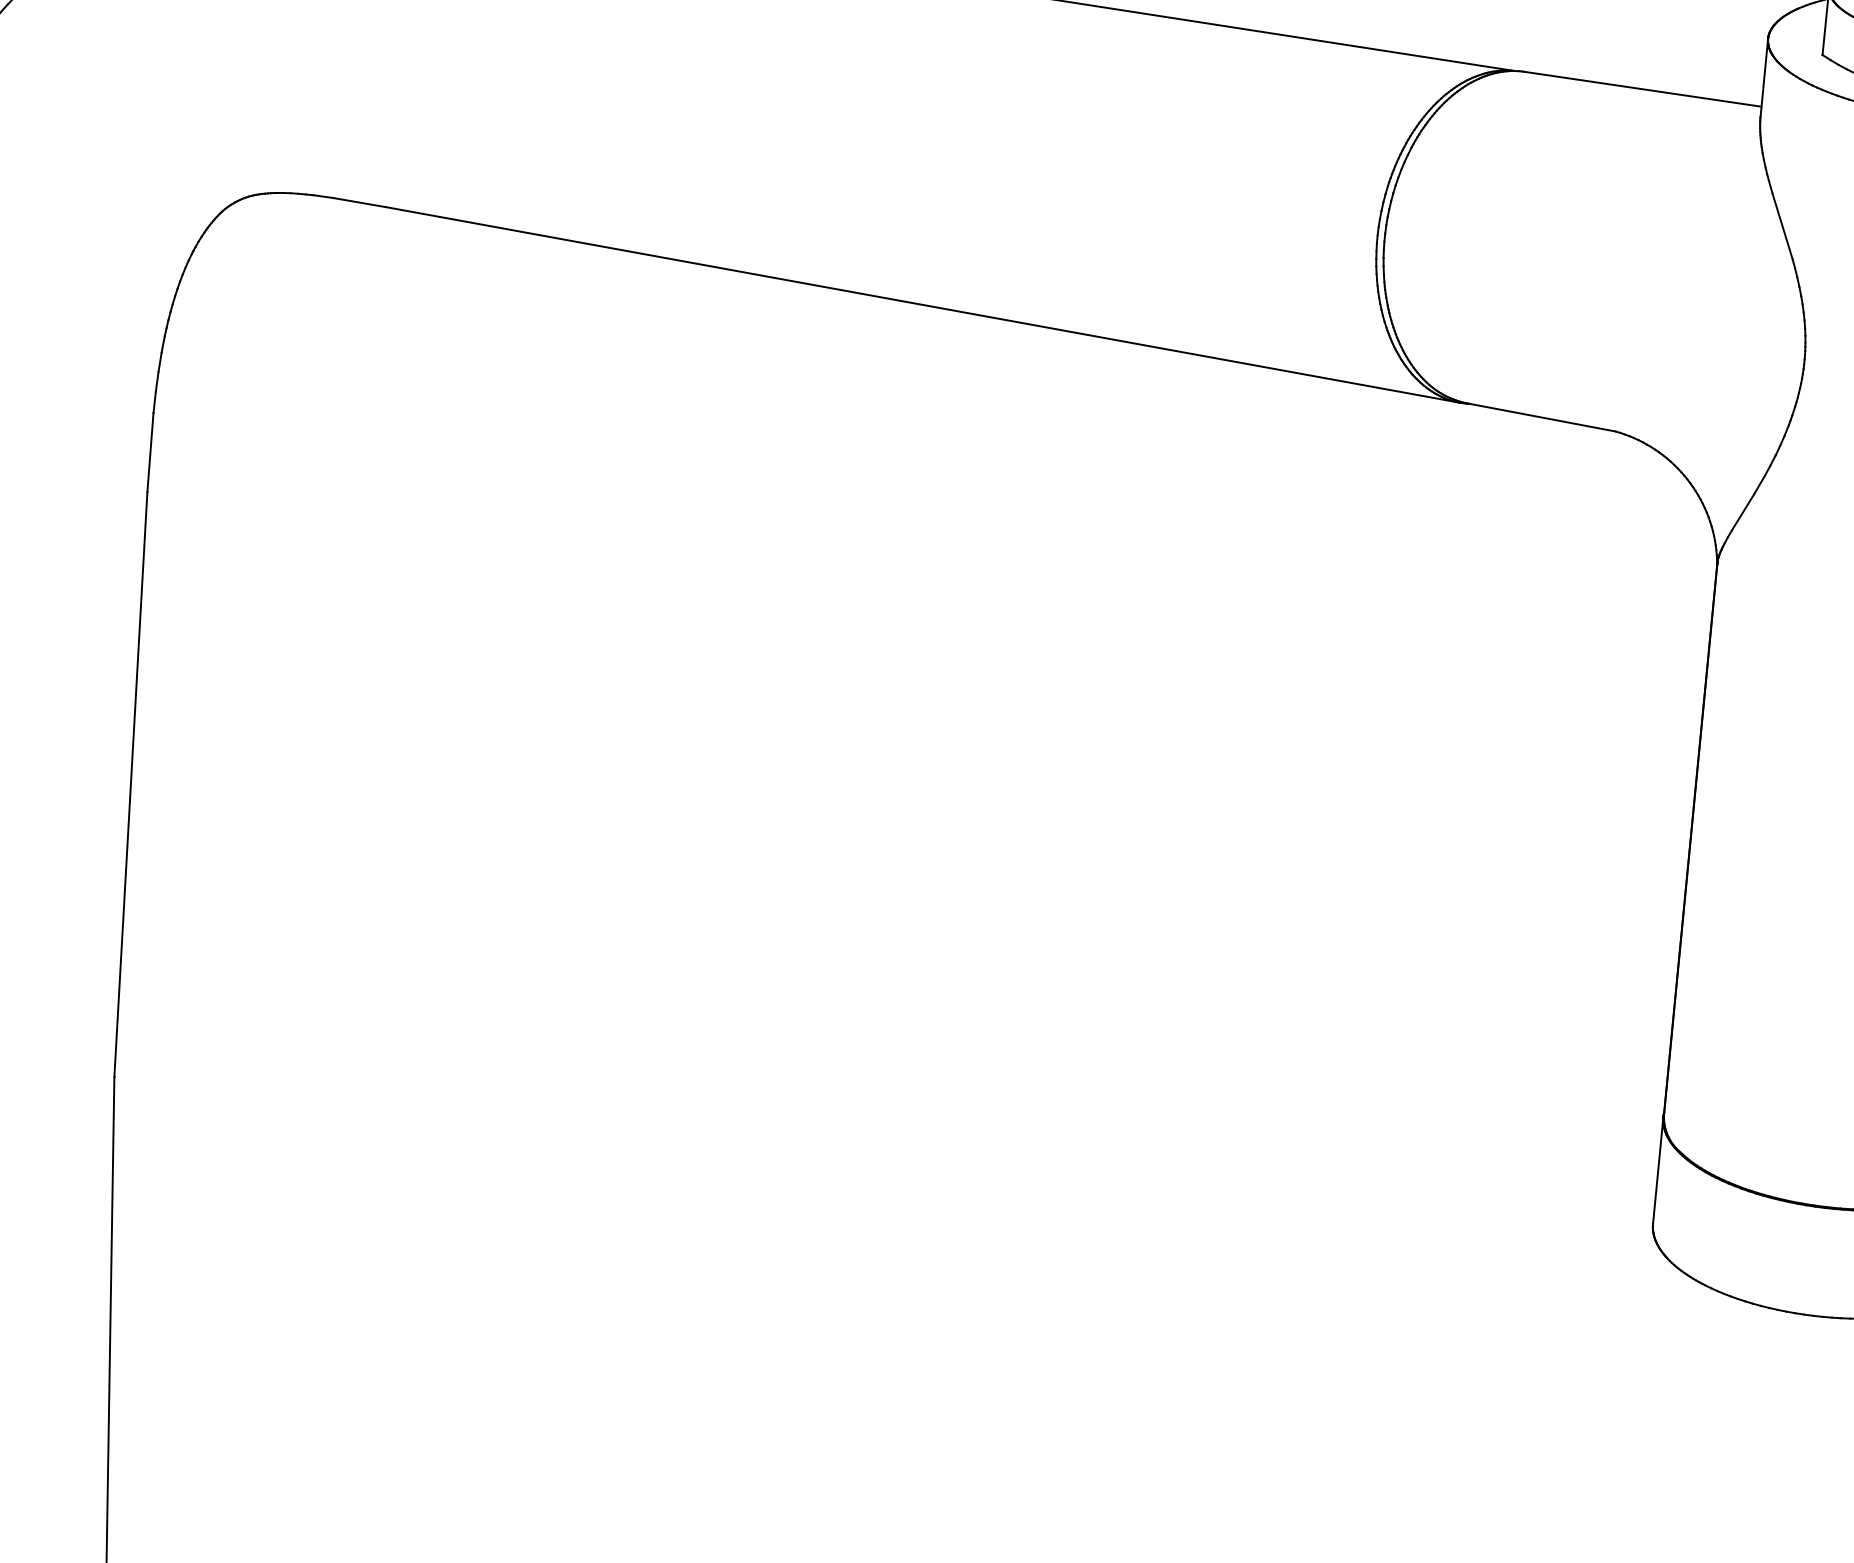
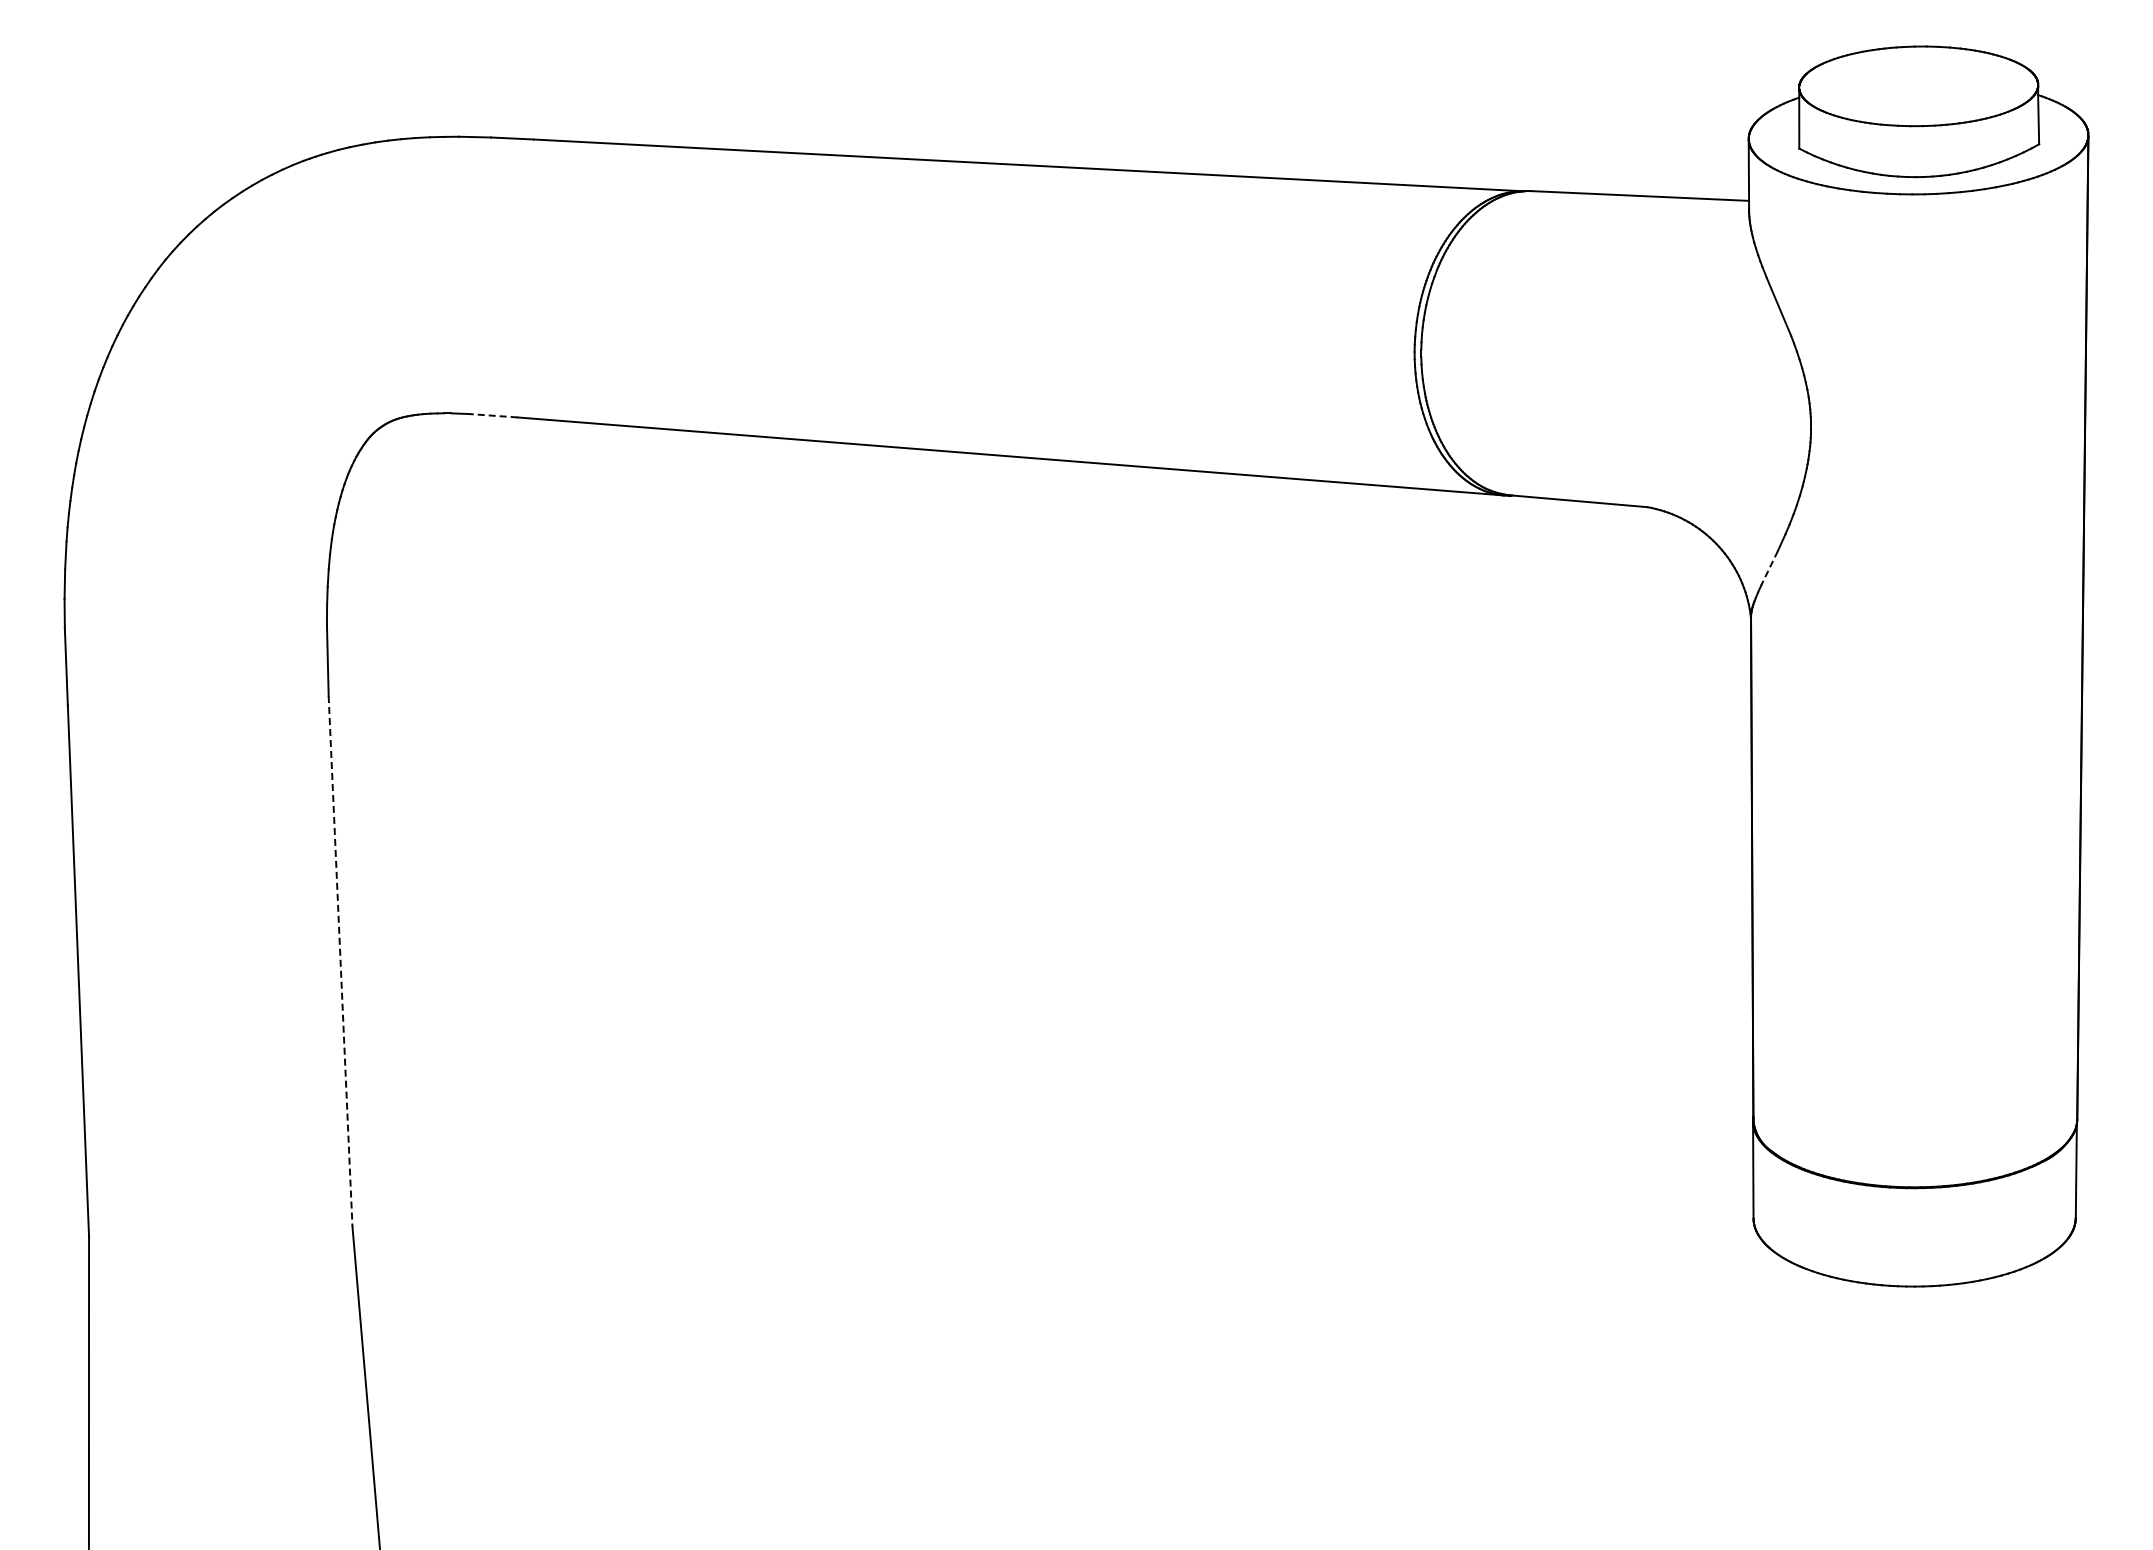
line: (358, 202) -> (492, 415), solid -> dashed
line: (1743, 512) -> (1769, 568), solid -> dashed
line: (130, 784) -> (340, 961), solid -> dashed

